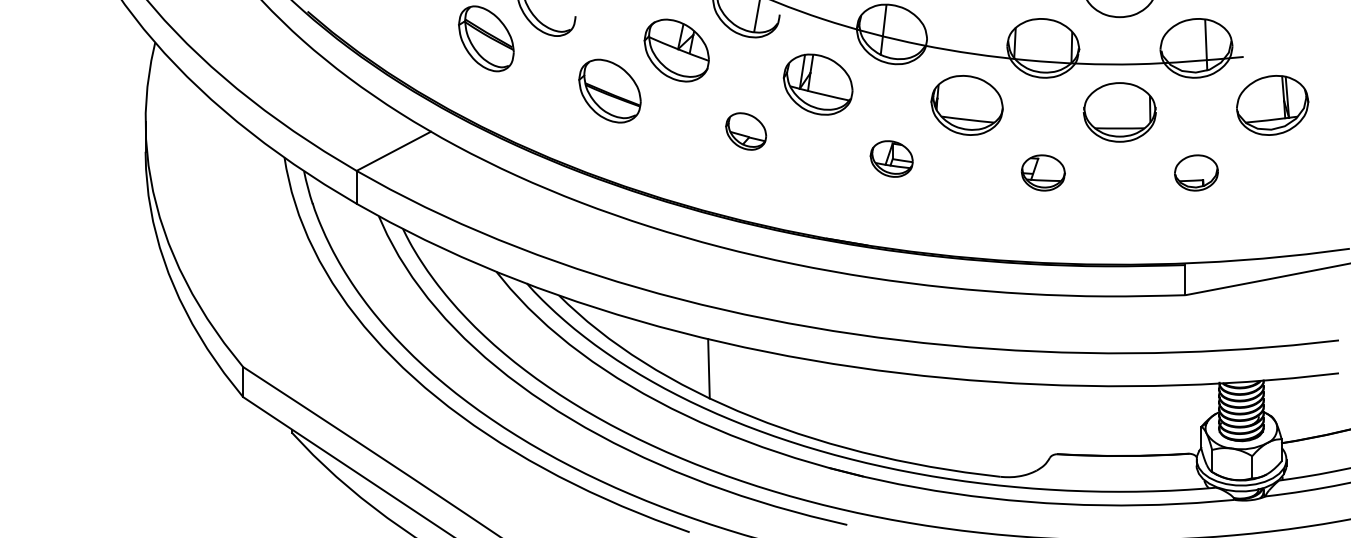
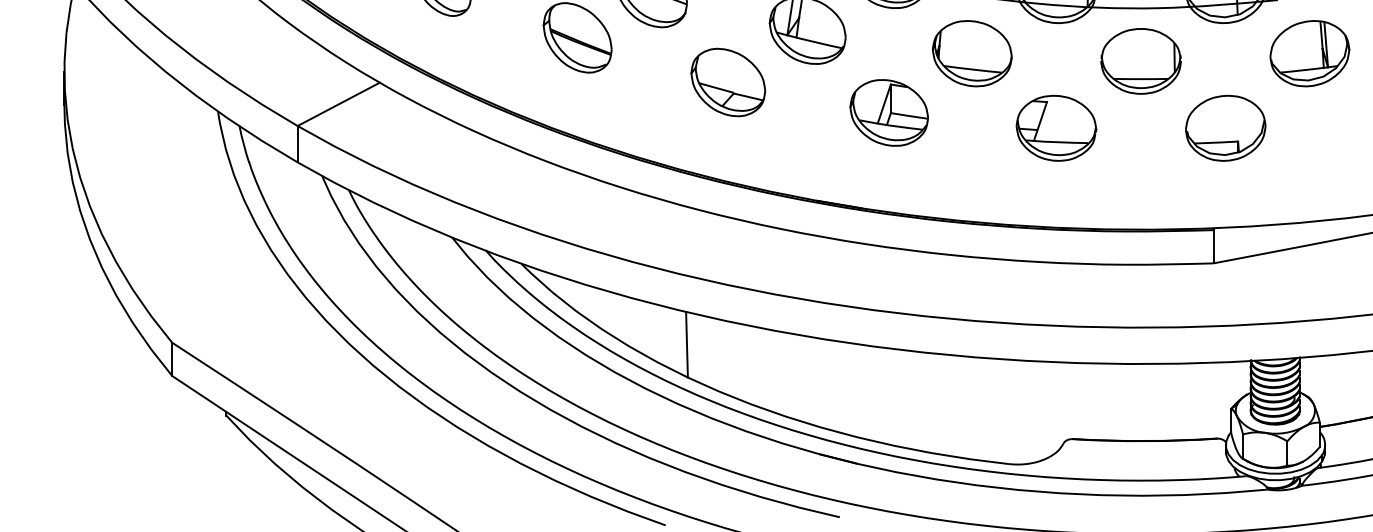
part: (745, 131) -> (727, 82), size x1.67
part: (891, 158) -> (888, 112), size x1.67
part: (1043, 172) -> (1056, 127), size x1.67
part: (1196, 172) -> (1225, 127), size x1.67

